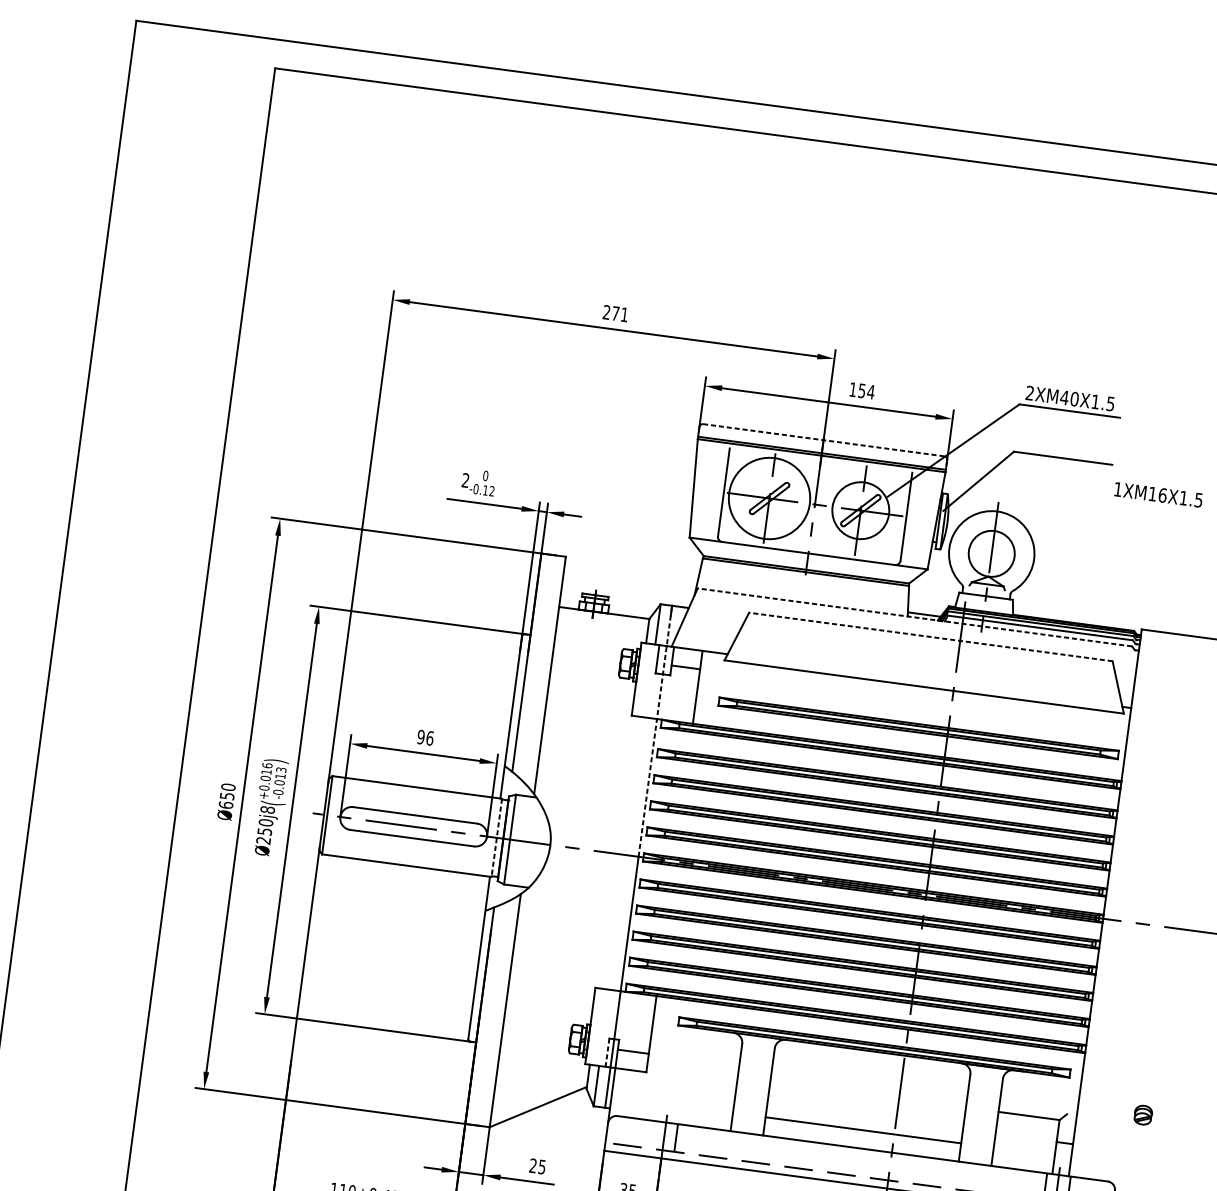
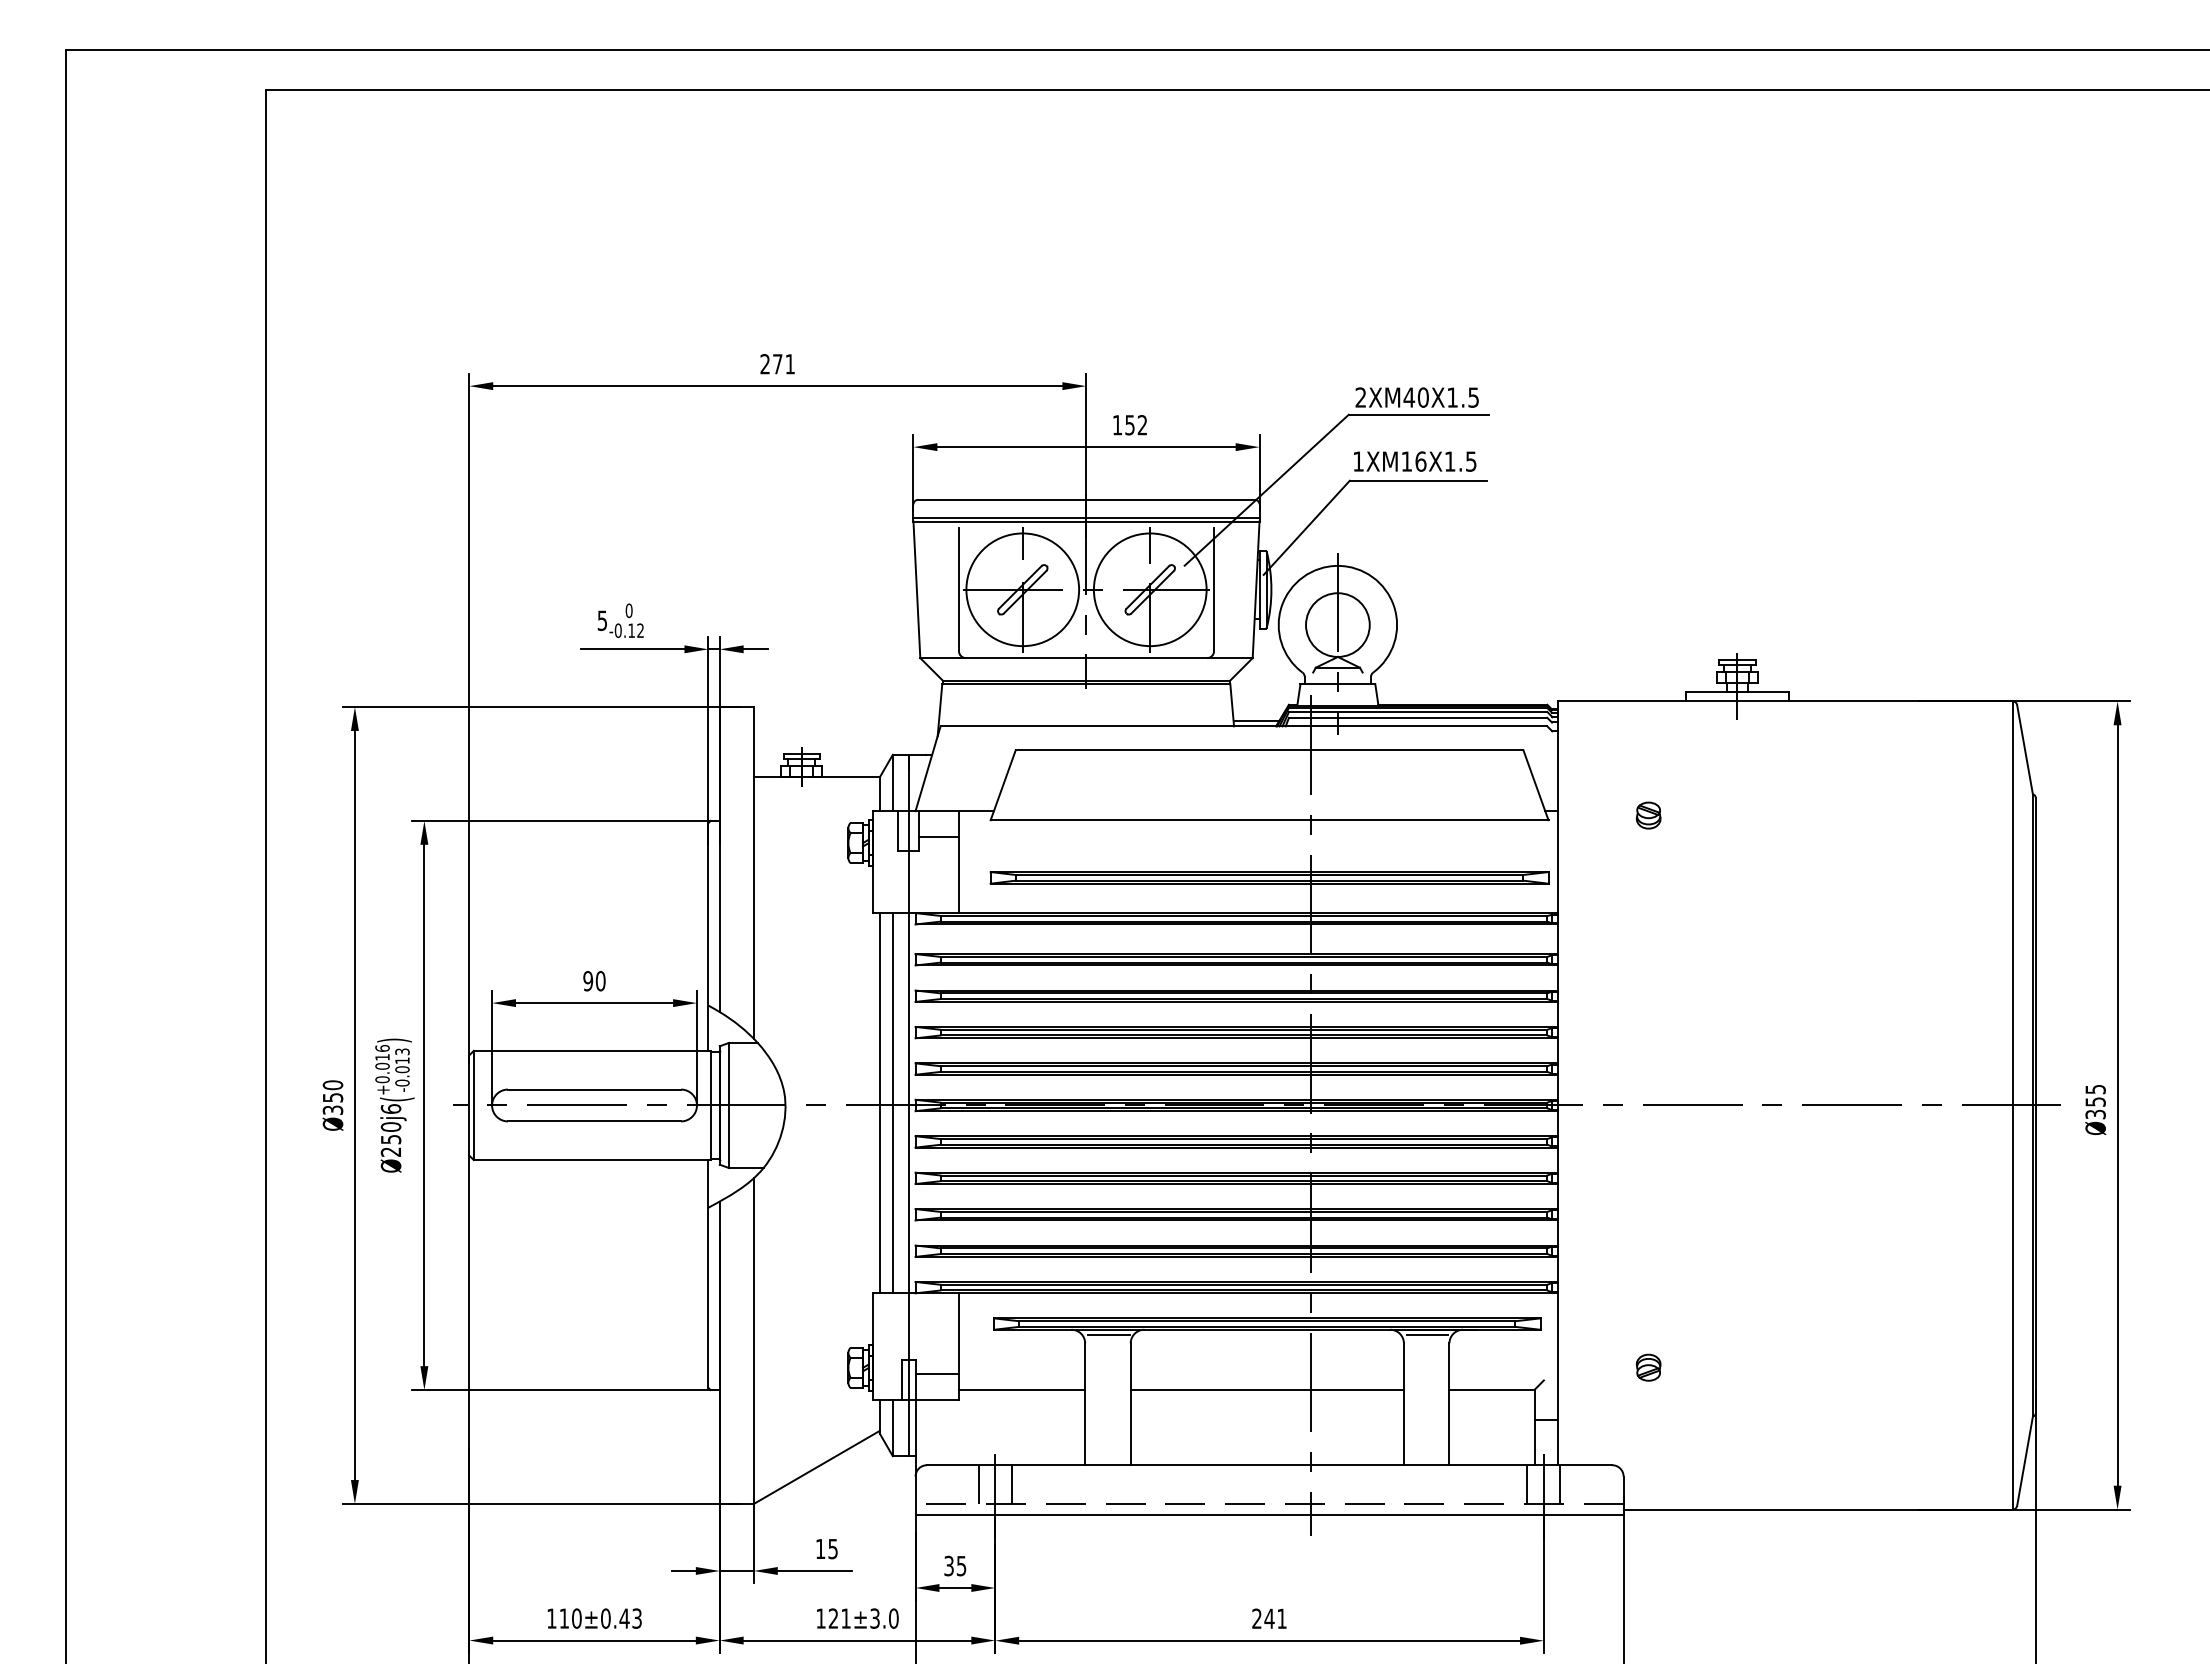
text: (870, 392) -> (1142, 425), 154 -> 152
line: (823, 439) -> (1086, 499), dashed -> solid
text: (465, 480) -> (601, 620), 2 -> 5
text: (1158, 494) -> (1415, 461), moved
circle: (860, 510) -> (1149, 589), size x1.43
line: (914, 617) -> (1243, 726), dashed -> solid
line: (930, 637) -> (1269, 750), dashed -> solid
part: (1195, 719) -> (1648, 815), added
line: (655, 730) -> (908, 929), dashed -> solid
text: (429, 738) -> (600, 981), 96 -> 90
text: (225, 805) -> (332, 1110), Ø650 -> Ø350
text: (267, 809) -> (390, 1108), j8 -> j6
line: (496, 837) -> (710, 1105), dashed -> solid
line: (617, 852) -> (879, 1103), added
line: (627, 853) -> (892, 1103), added
line: (759, 1039) -> (1108, 1334), added
line: (607, 1052) -> (901, 1380), dashed -> solid
line: (692, 1070) -> (1021, 1389), added
line: (988, 1070) -> (1427, 1334), added
line: (862, 1130) -> (1266, 1389), moved
line: (652, 1134) -> (978, 1484), added
text: (533, 1165) -> (820, 1548), 25 -> 15

